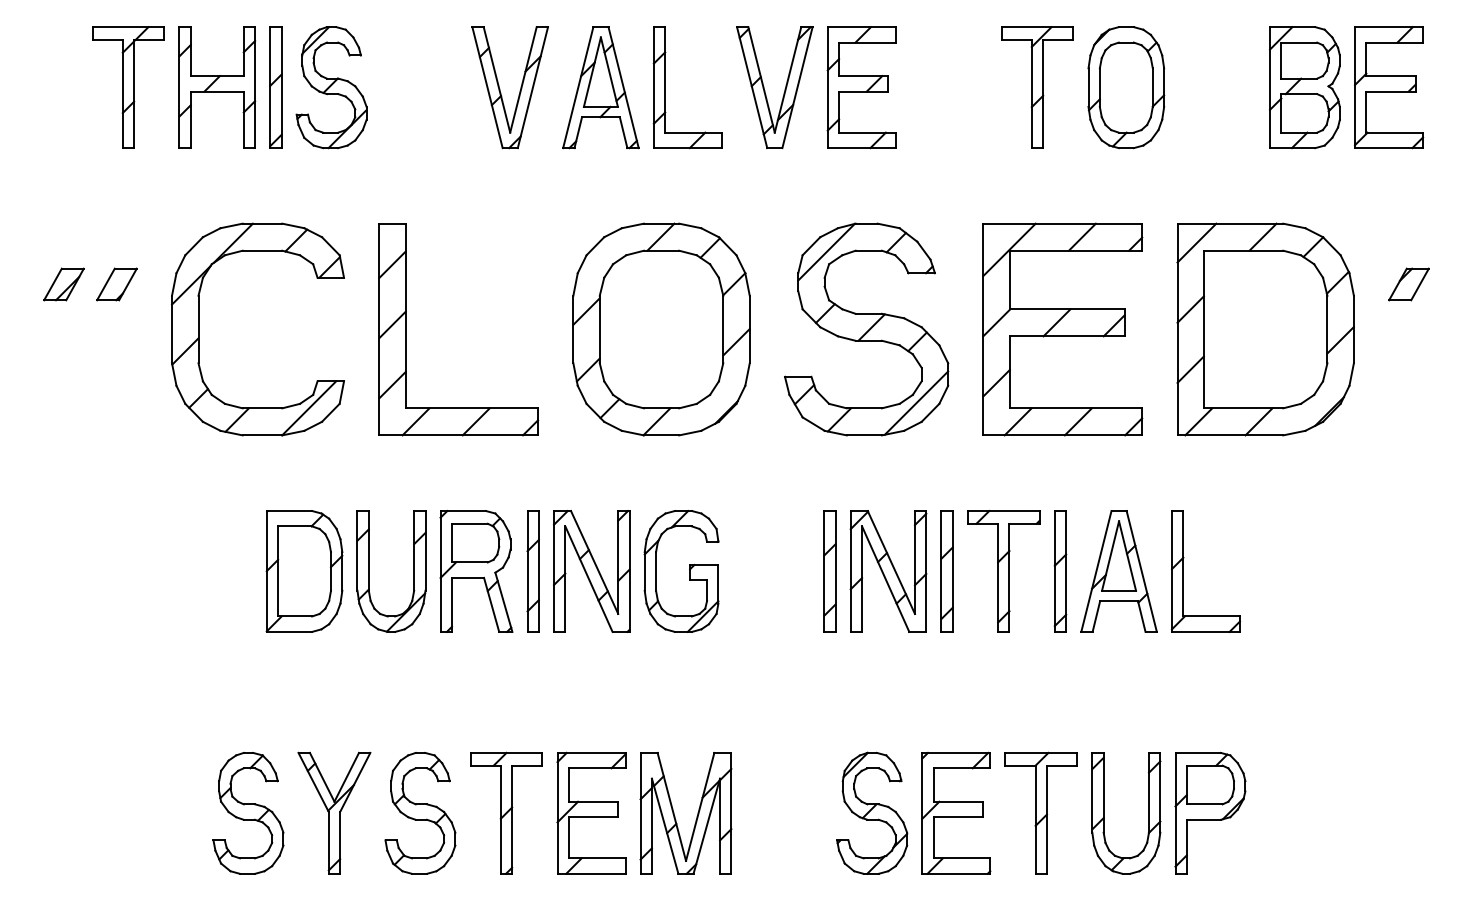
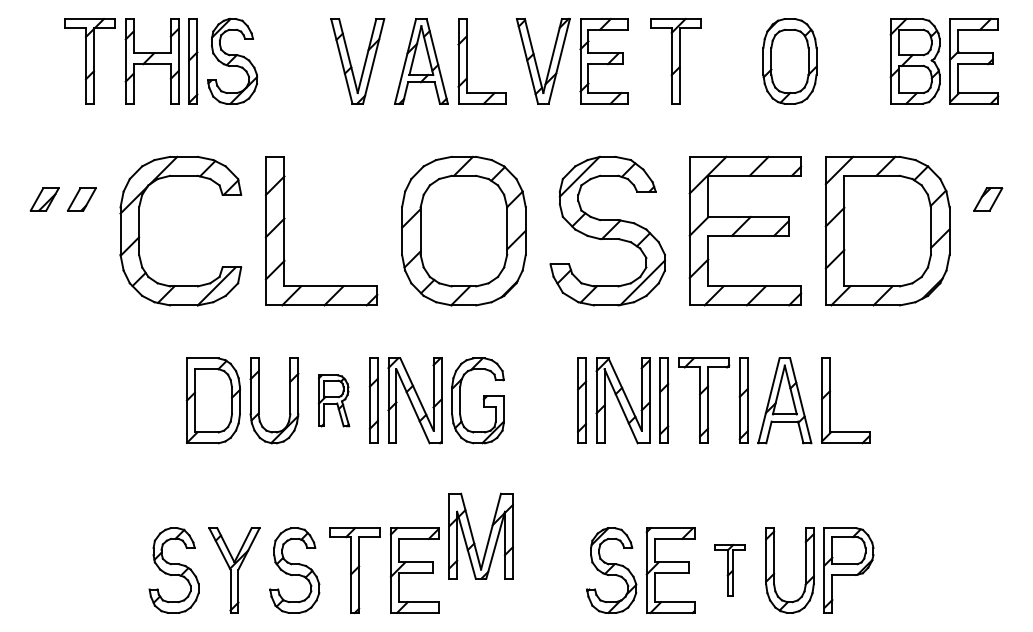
part: (1037, 87) -> (675, 61), moved
part: (476, 571) -> (334, 400), size x0.6
part: (1040, 812) -> (729, 569), size x0.6
part: (675, 816) -> (473, 538), moved

